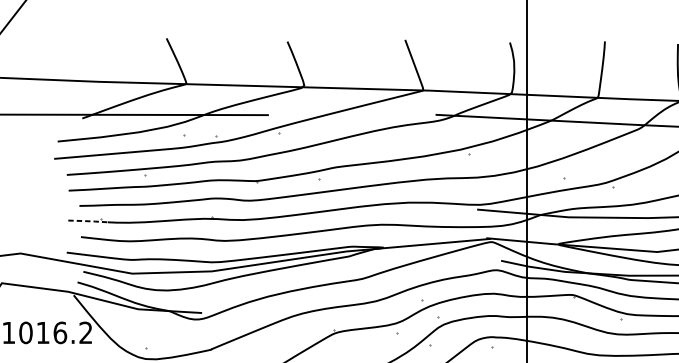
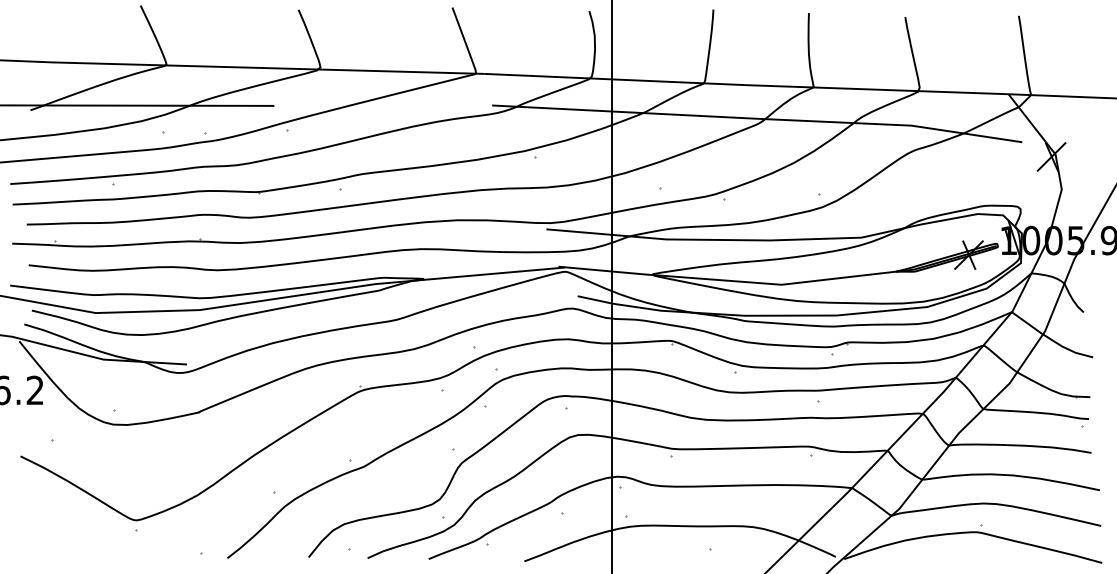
line: (88, 221) -> (38, 244), dashed -> solid

